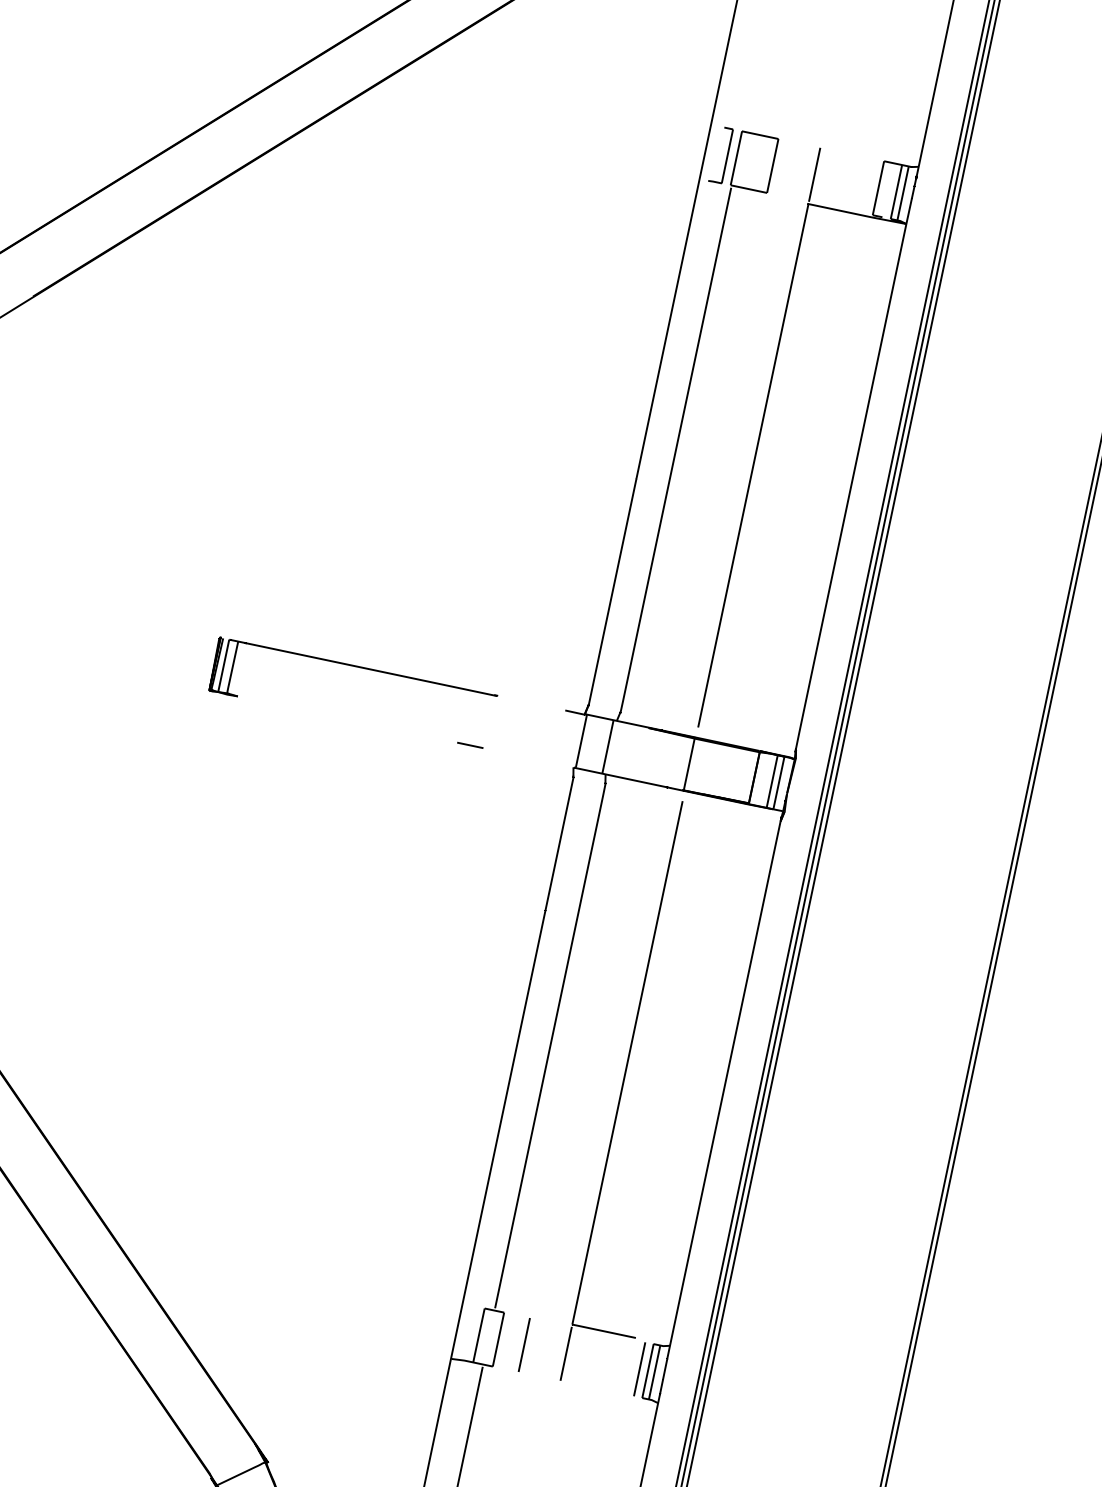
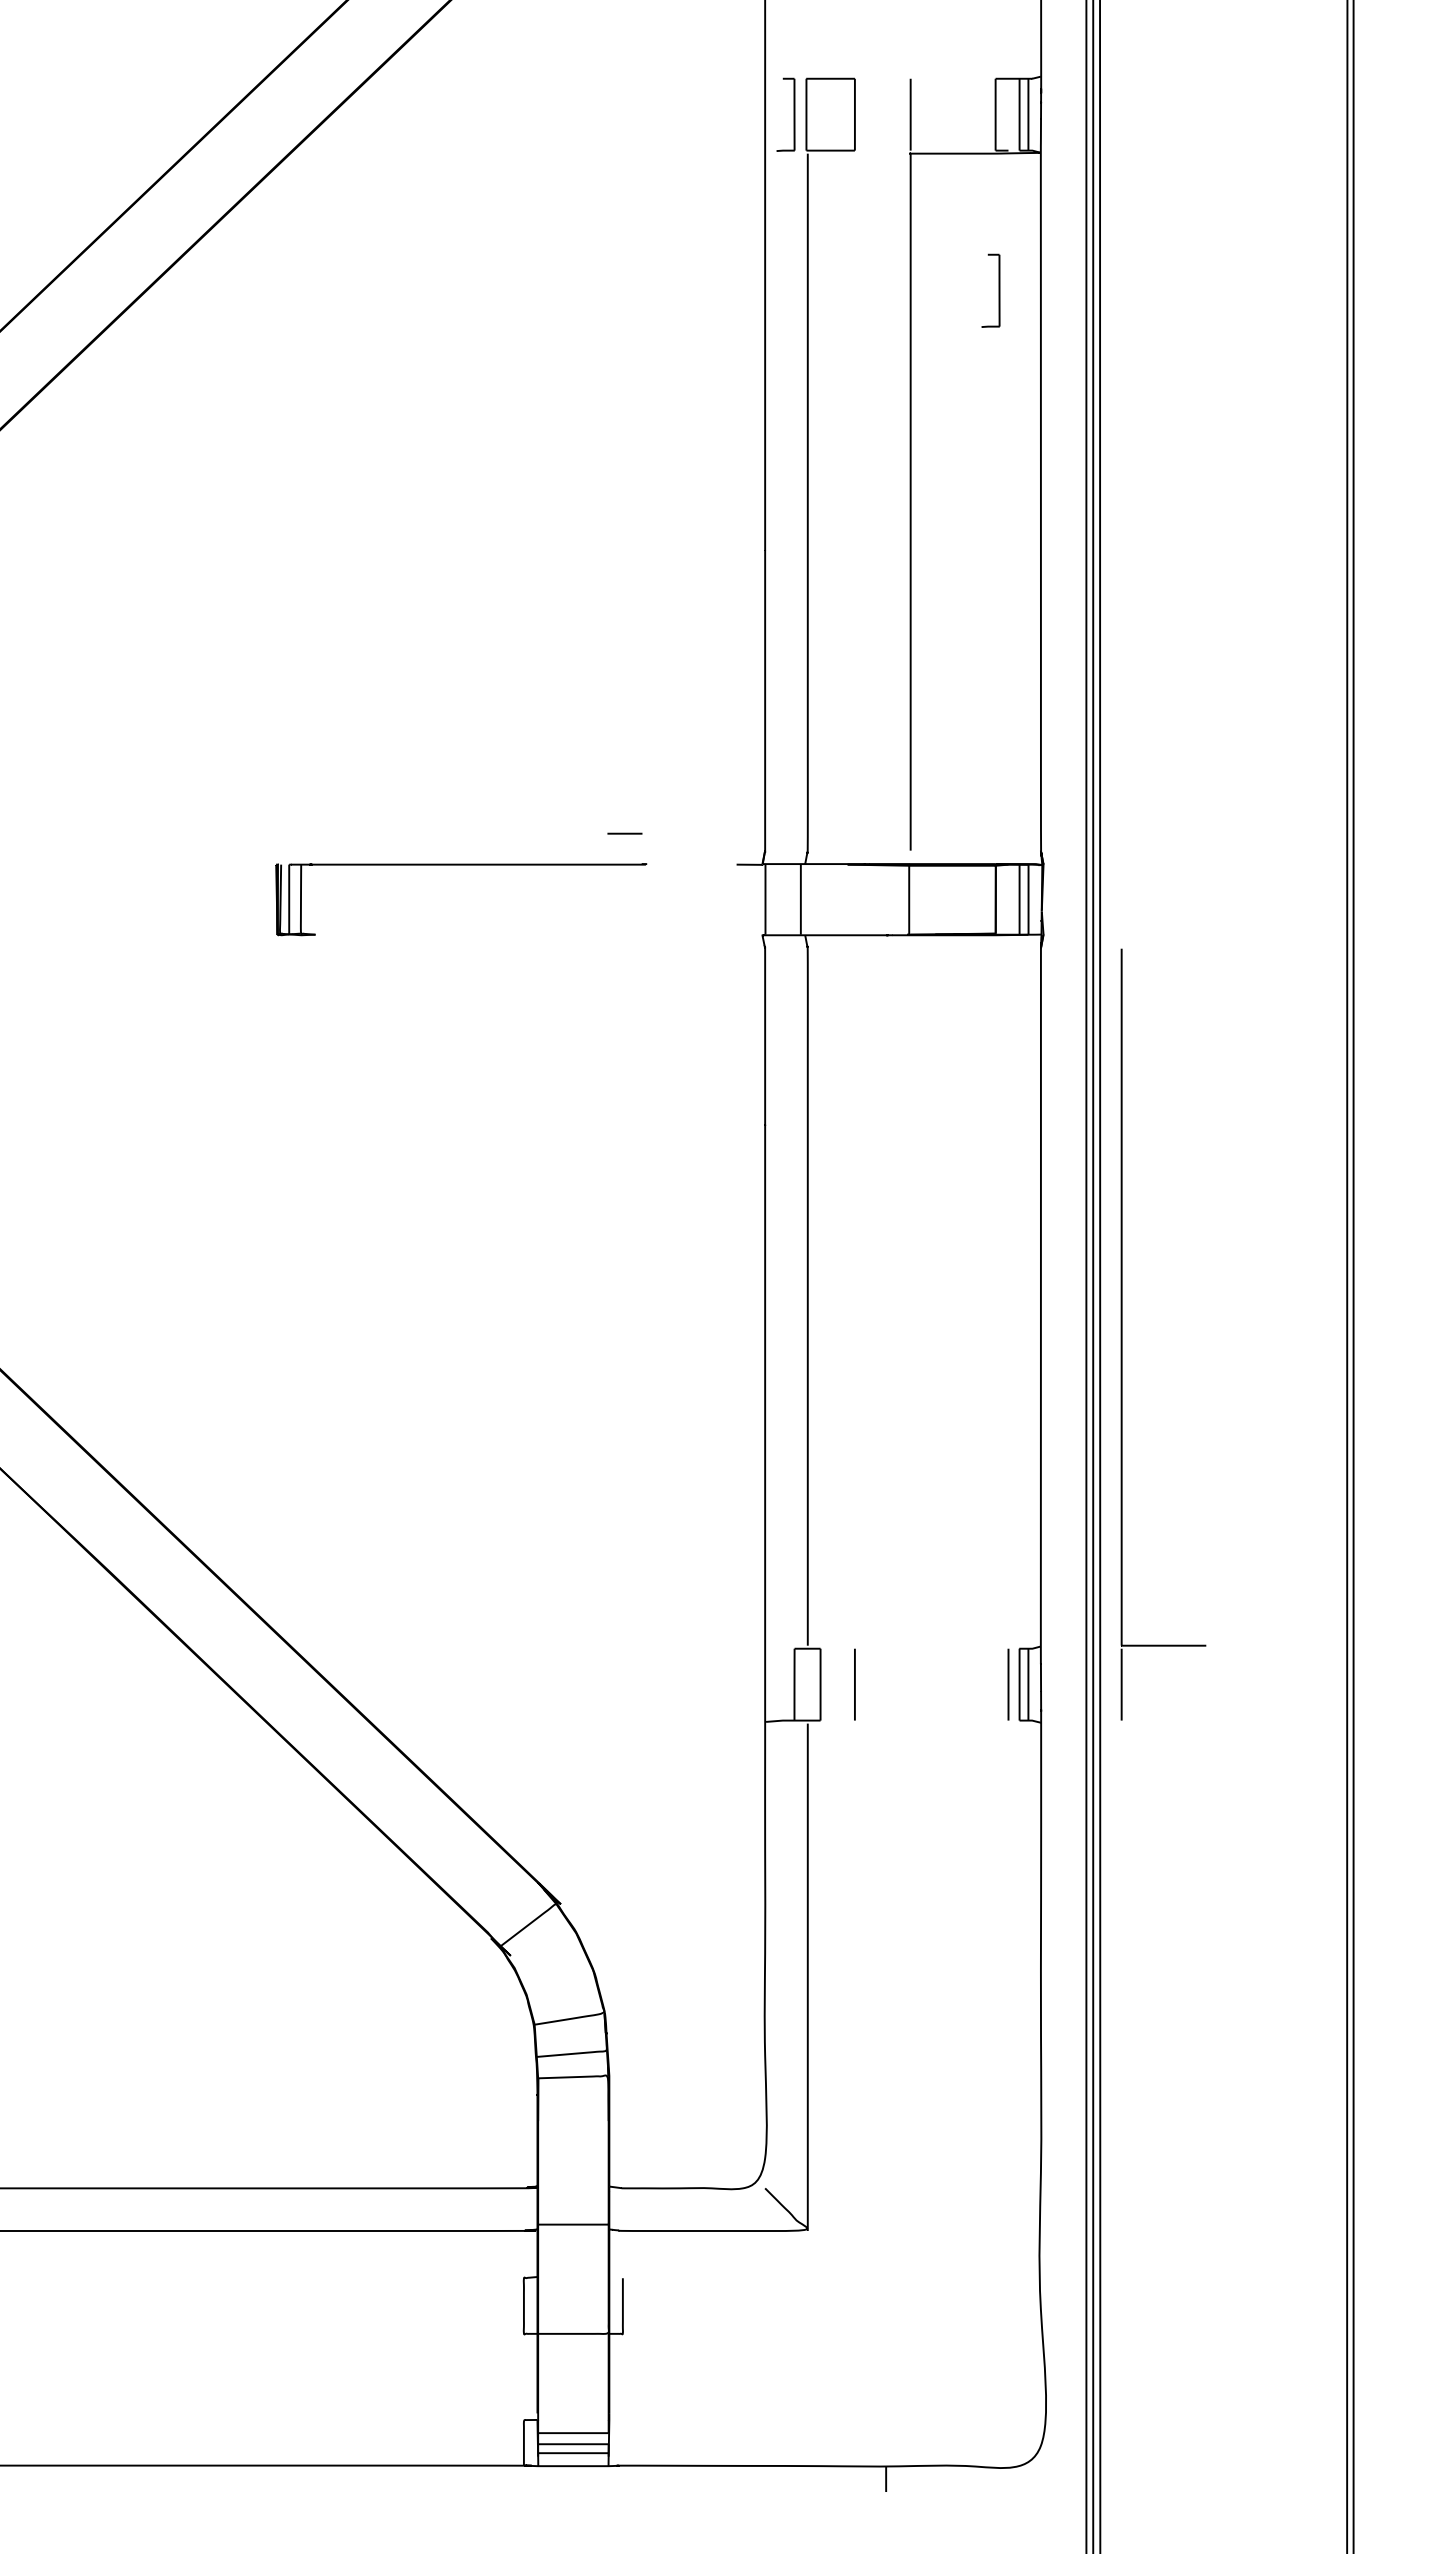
part: (852, 320) -> (998, 290), added
line: (470, 745) -> (624, 833), moved
part: (622, 1091) -> (1122, 1334), moved

